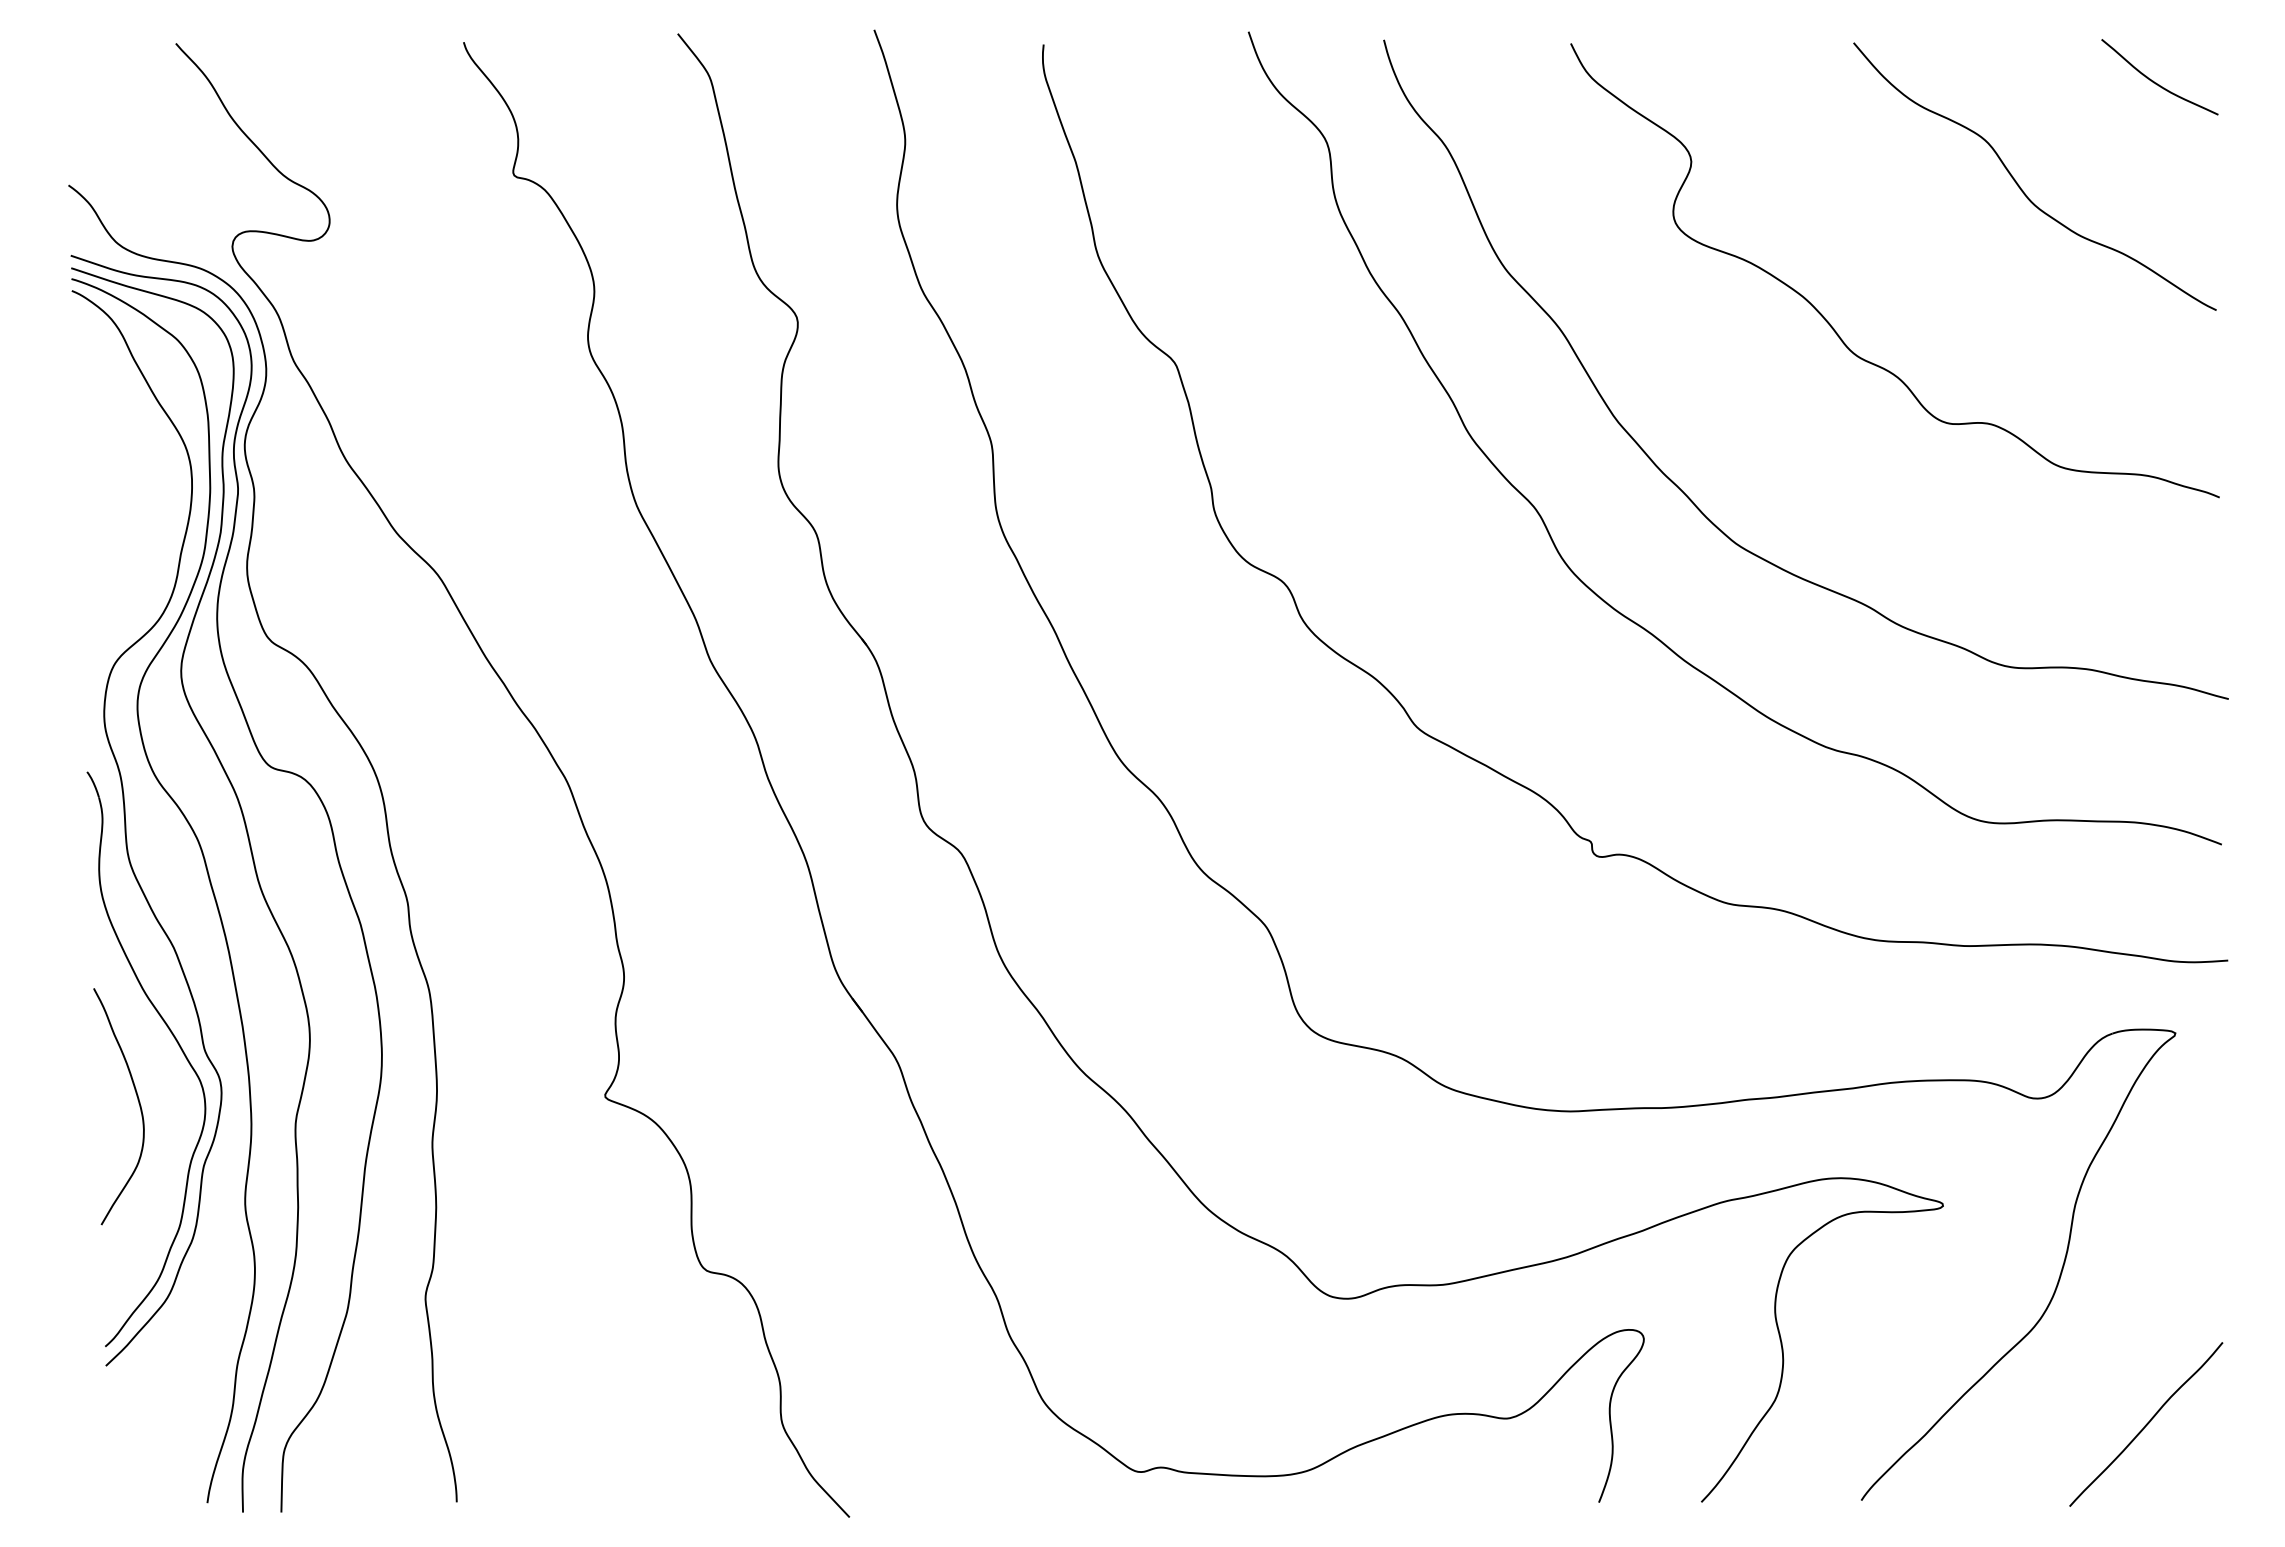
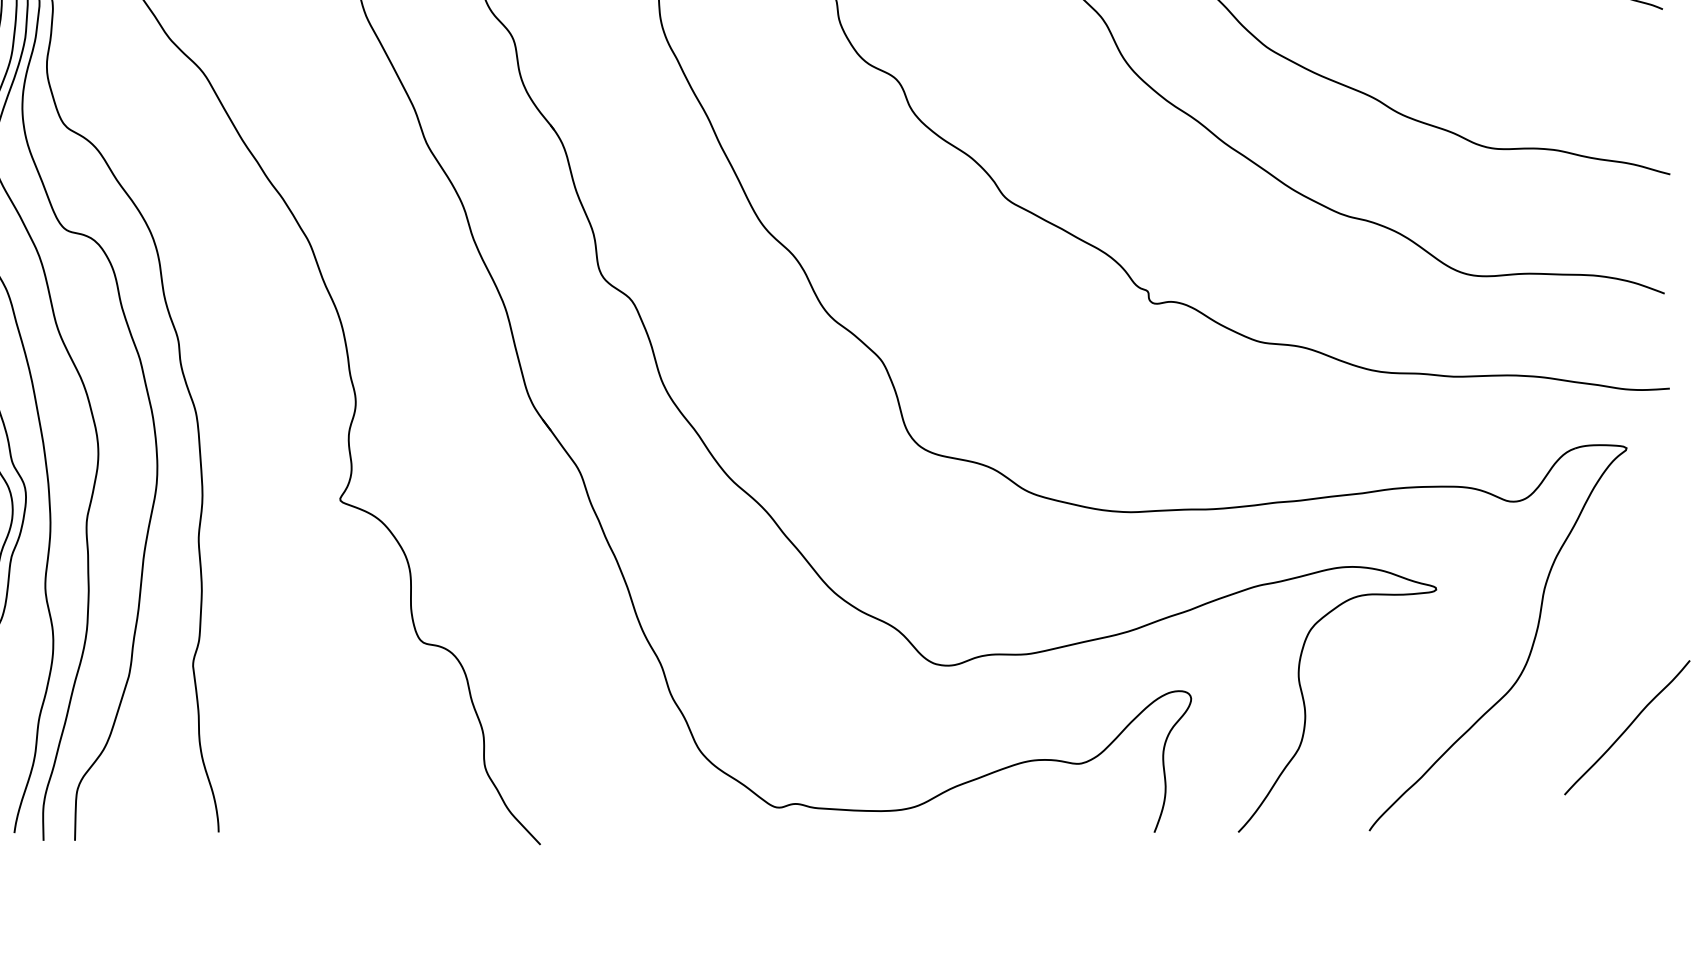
curve: (2146, 1424) -> (1627, 727), moved

